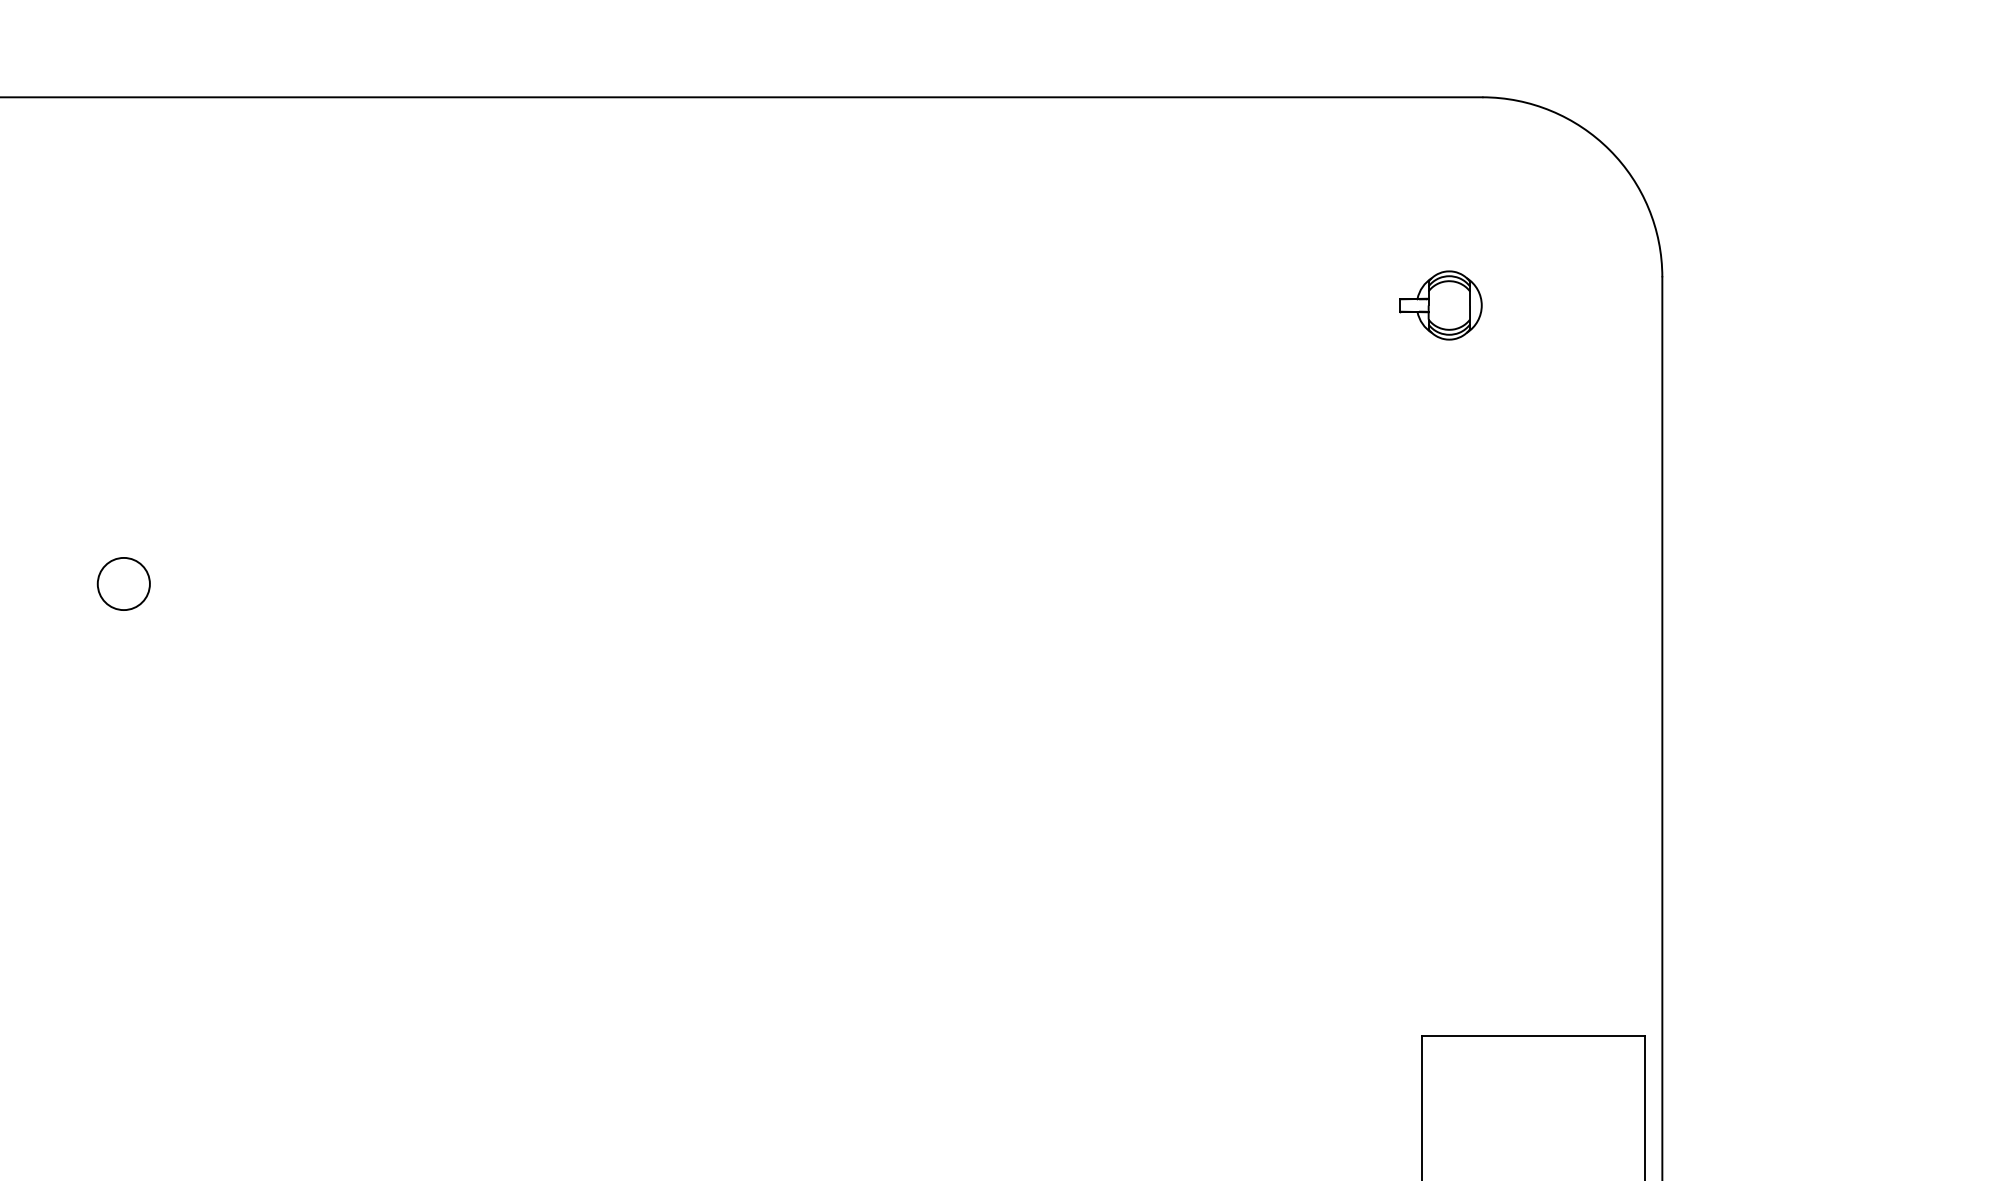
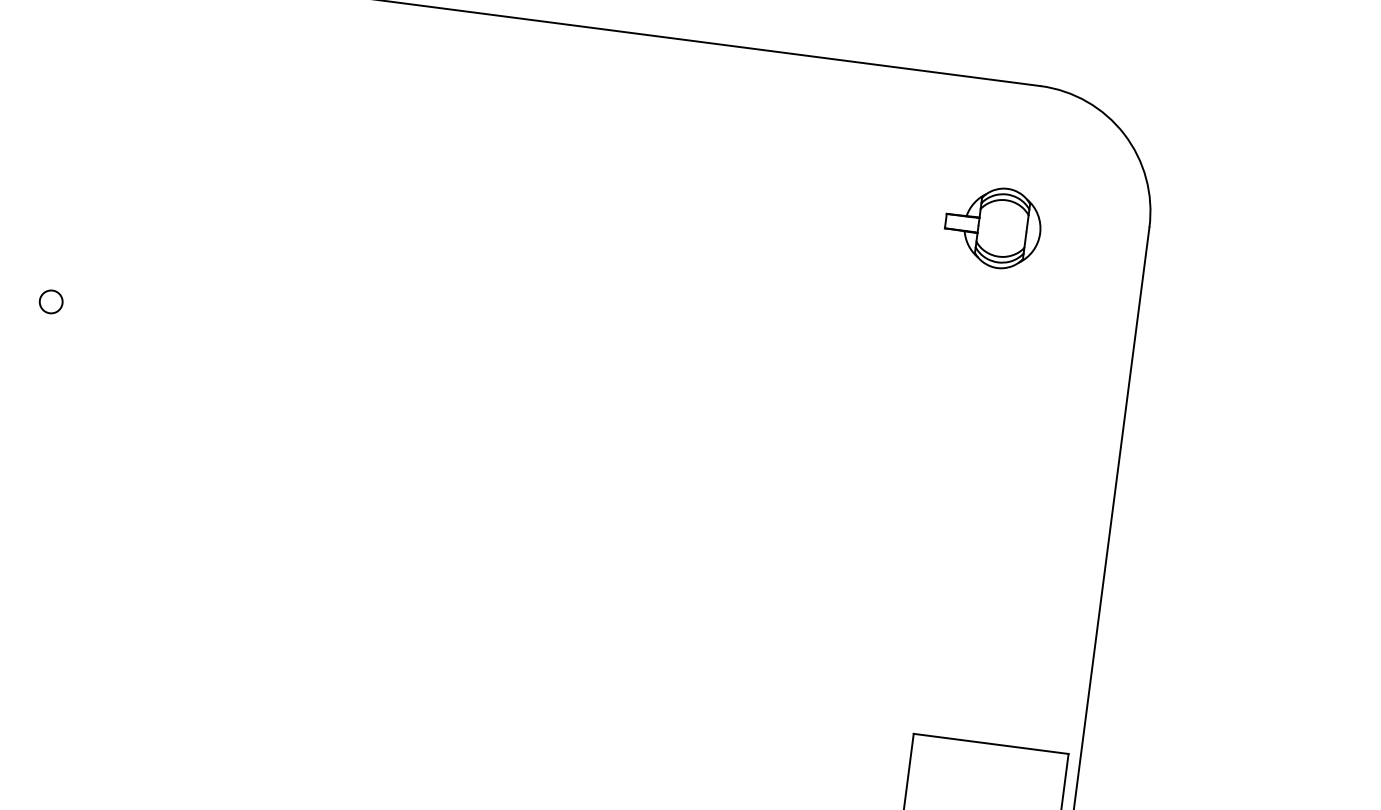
part: (1440, 305) -> (992, 227), size x1.67
circle: (123, 583) -> (51, 301), size x0.62

